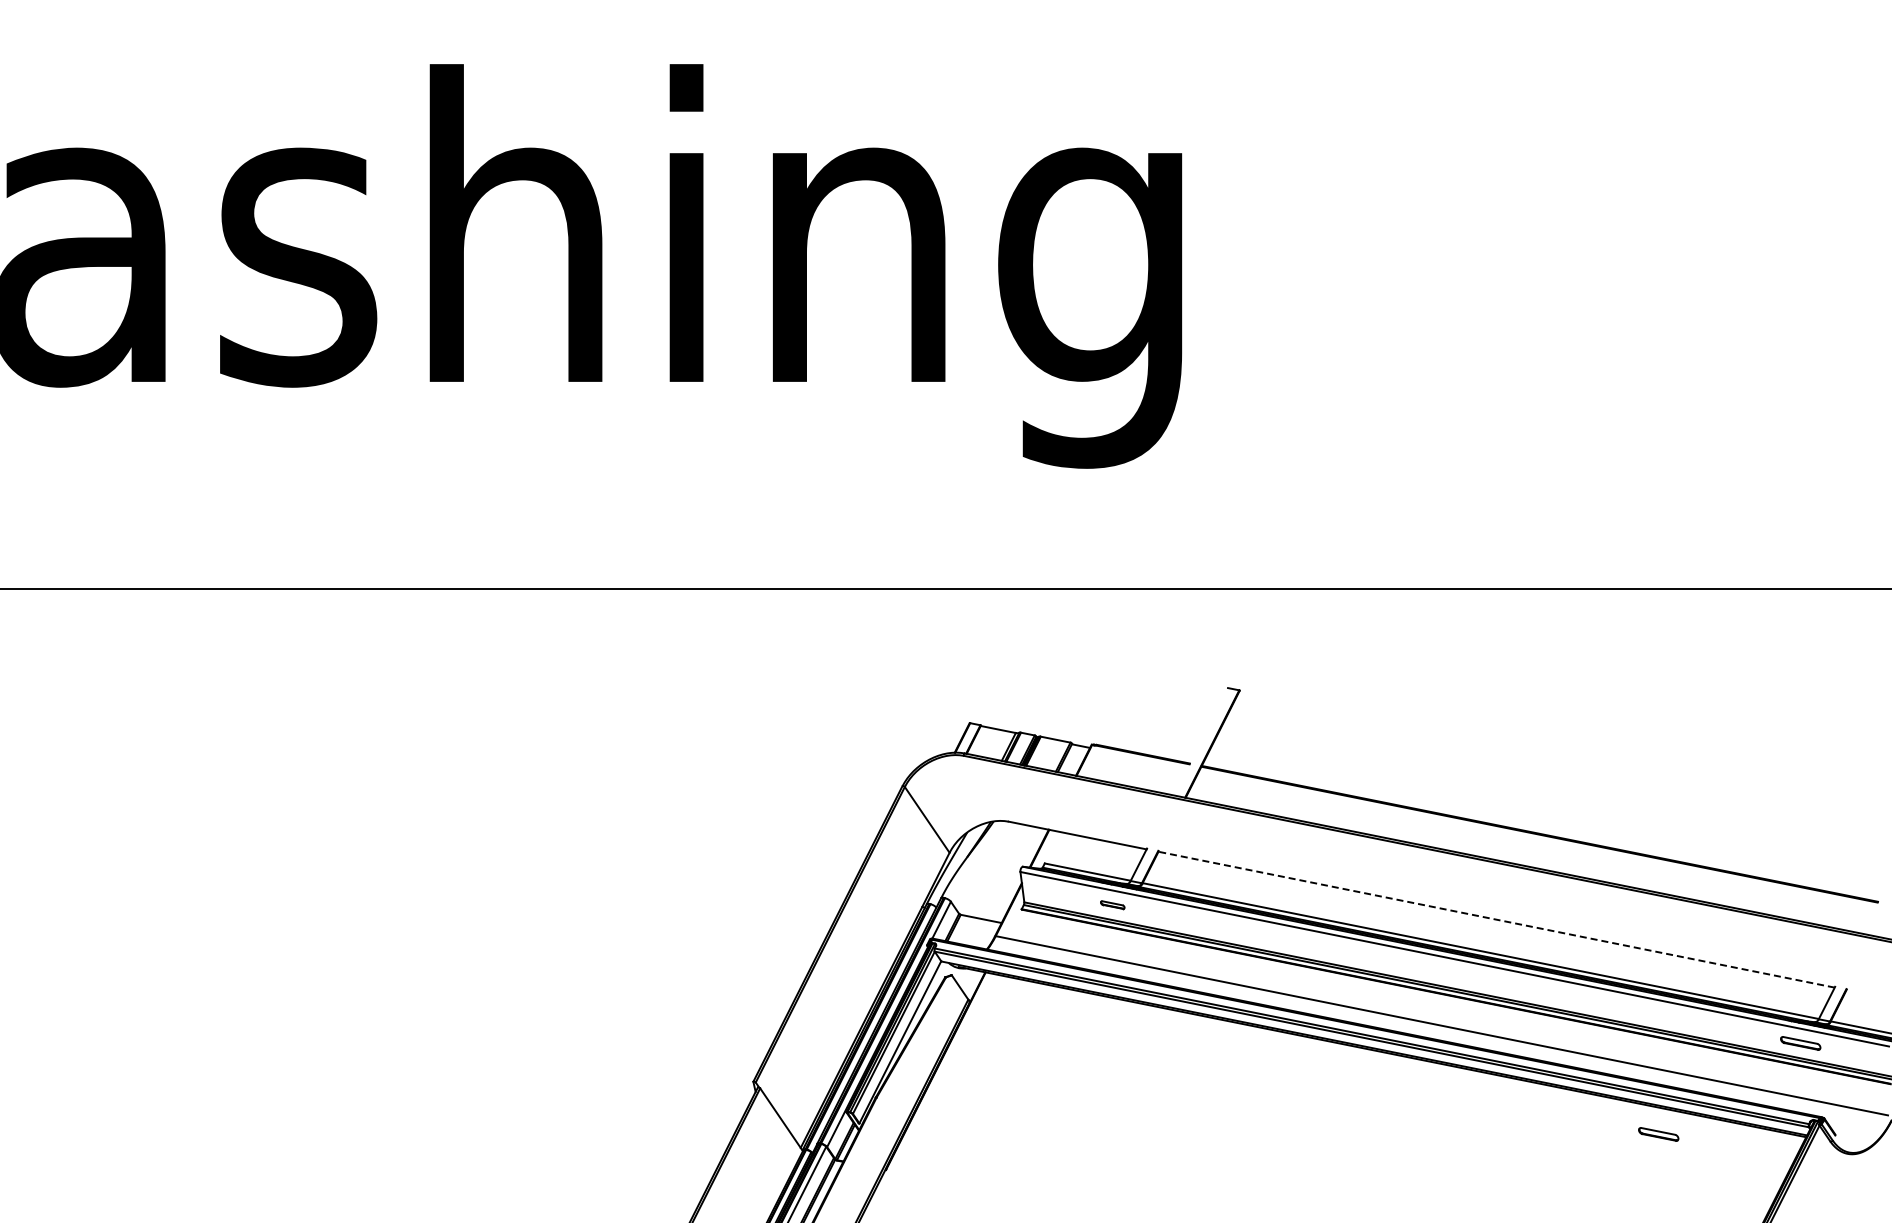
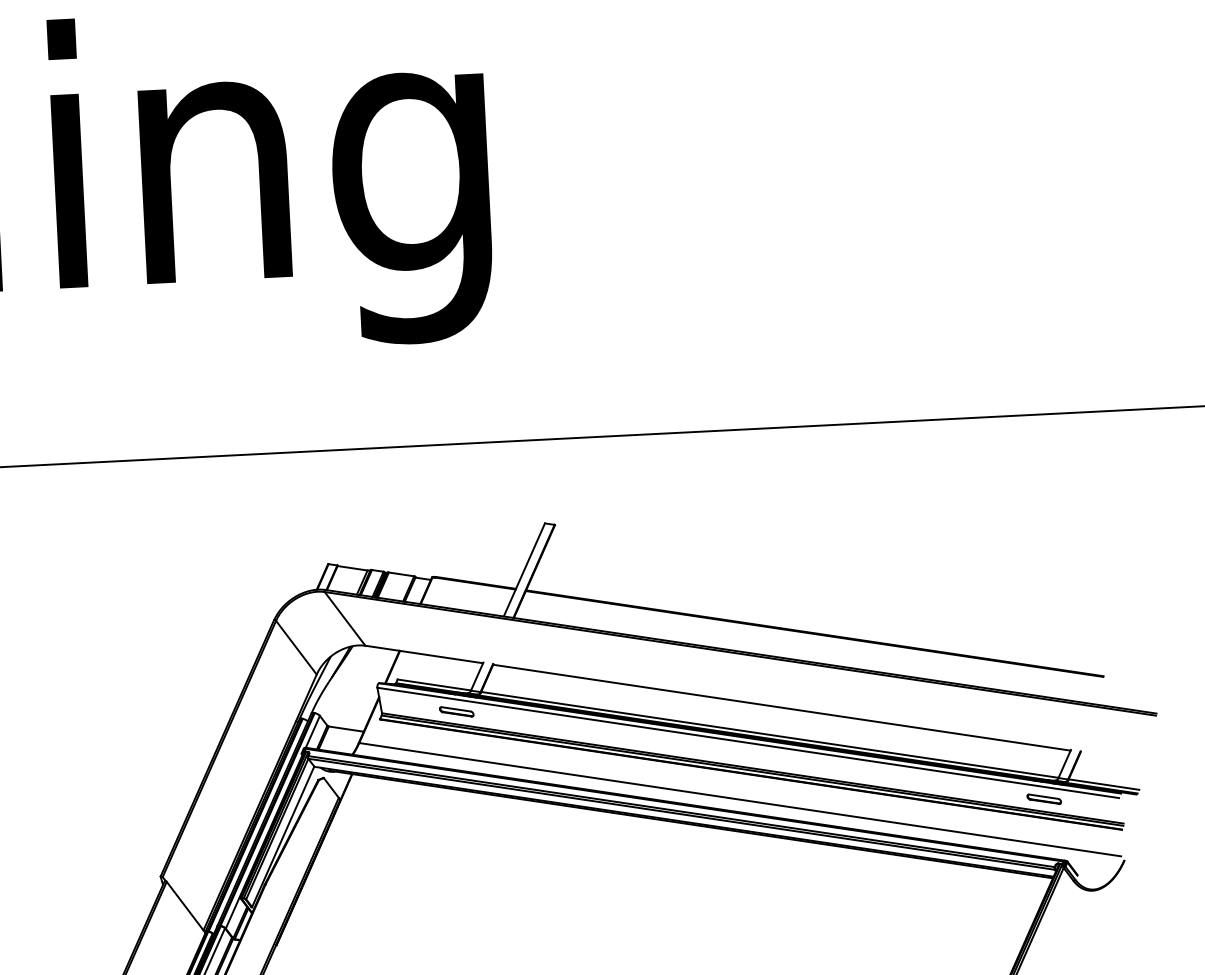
line: (1200, 741) -> (524, 569), added
line: (986, 788) -> (345, 618), added
part: (1112, 904) -> (456, 711), size x1.67
line: (1496, 919) -> (781, 707), dashed -> solid
part: (1658, 1134) -> (927, 882), removed

